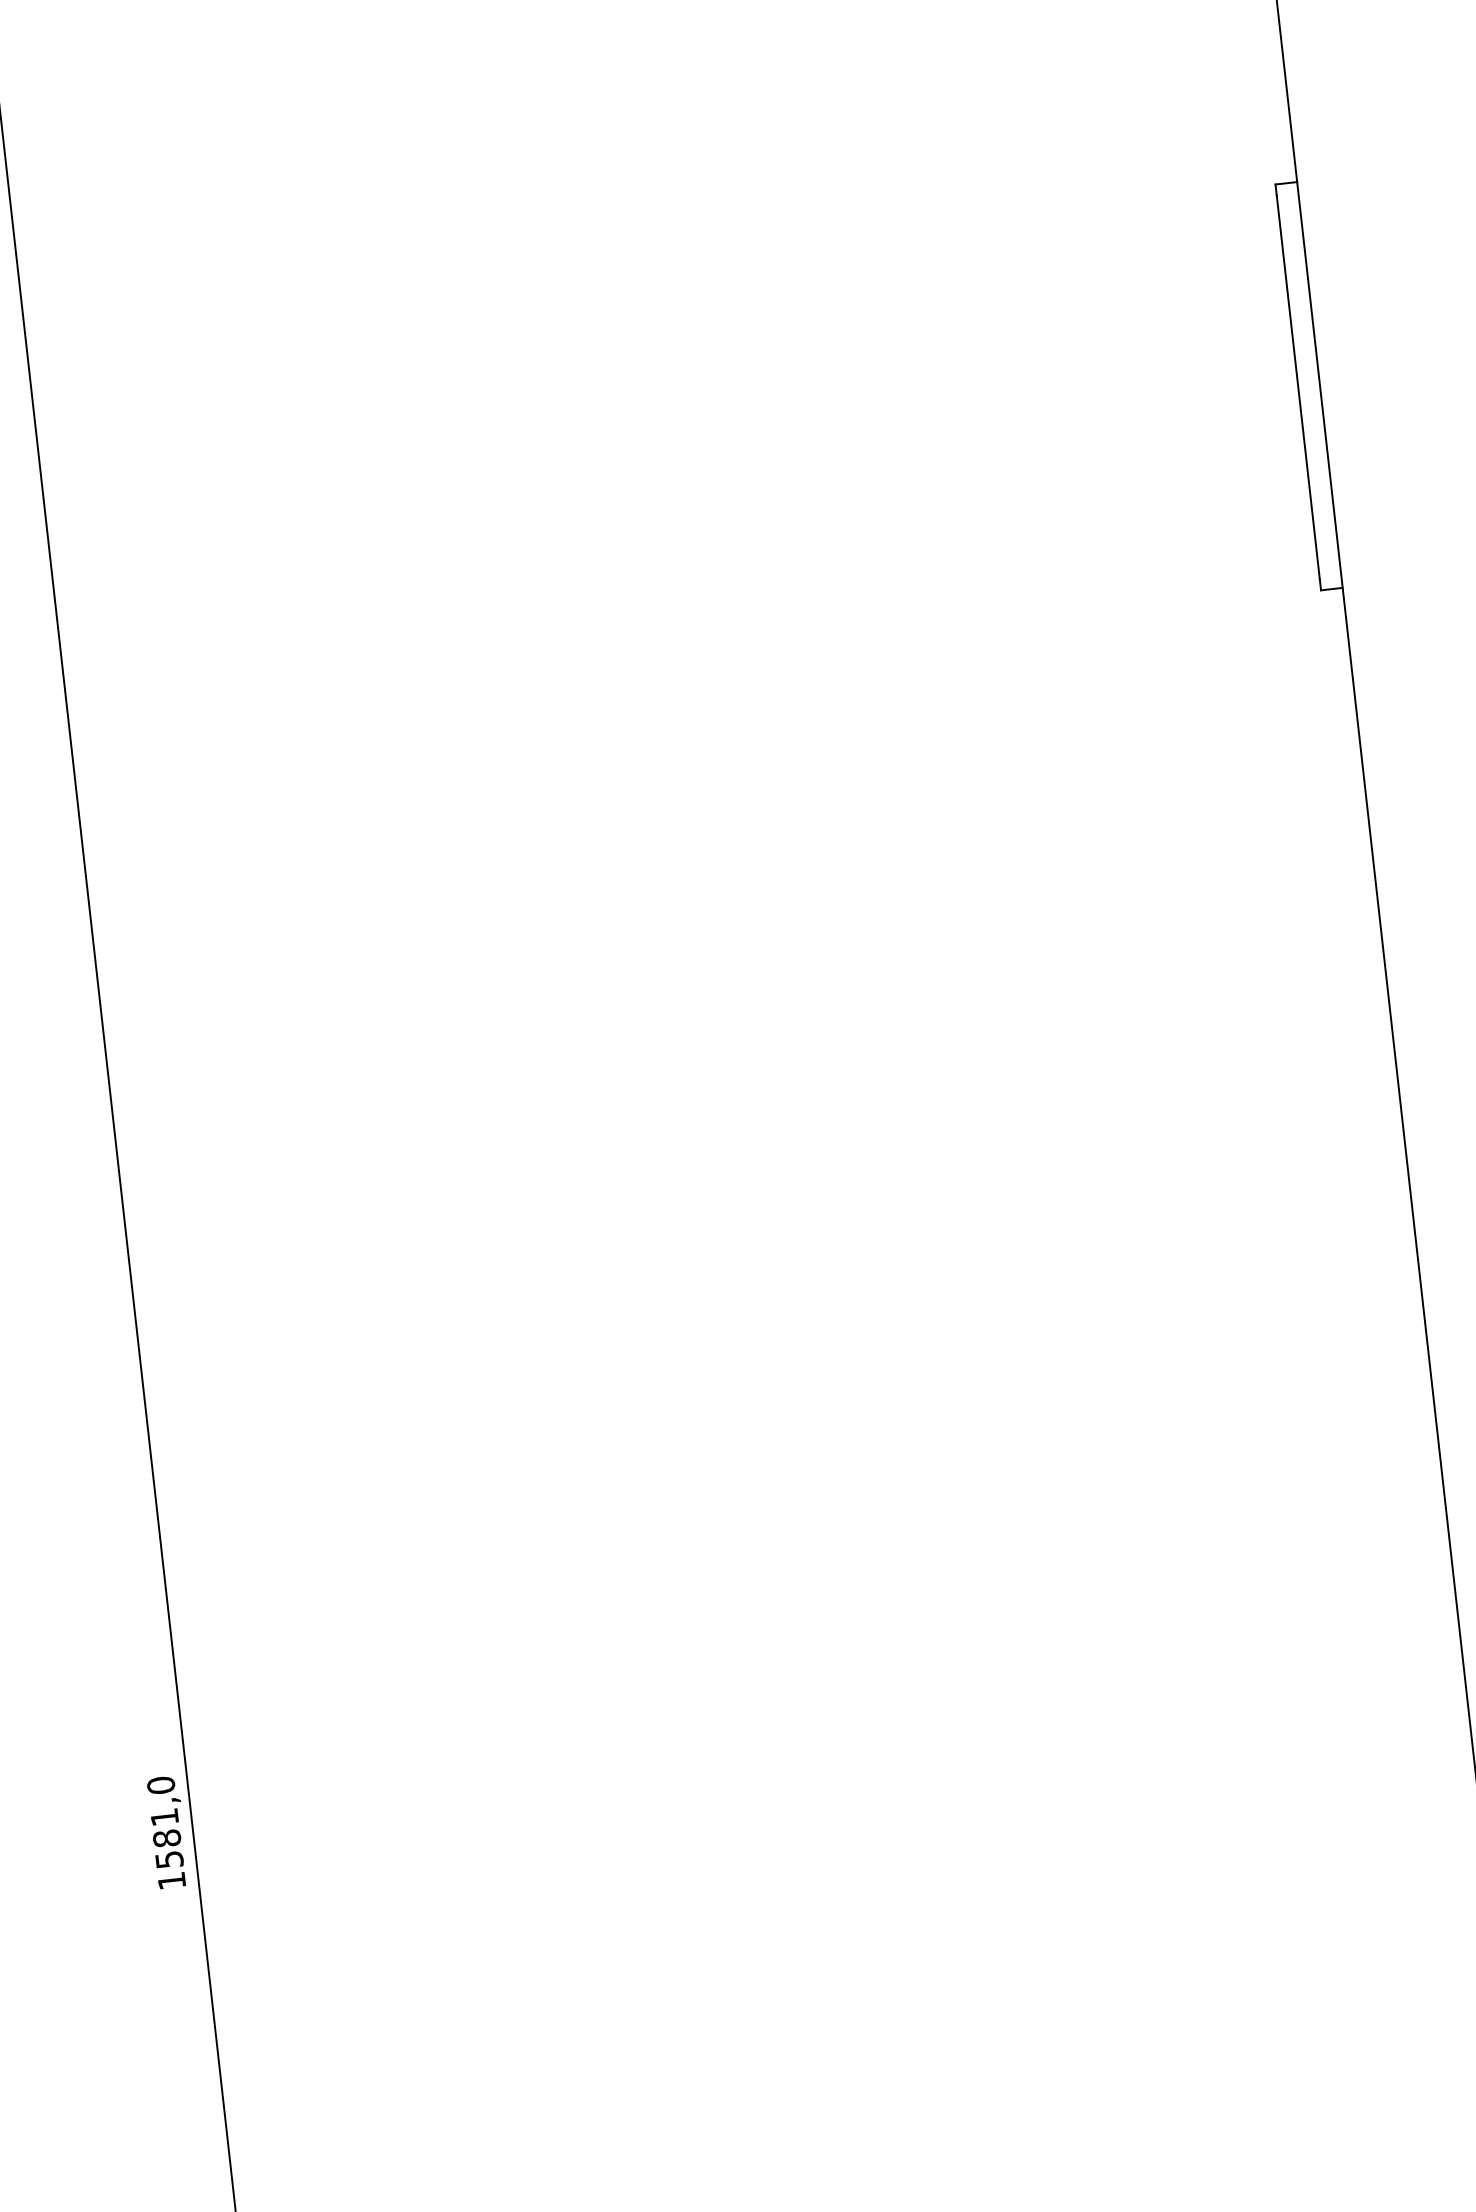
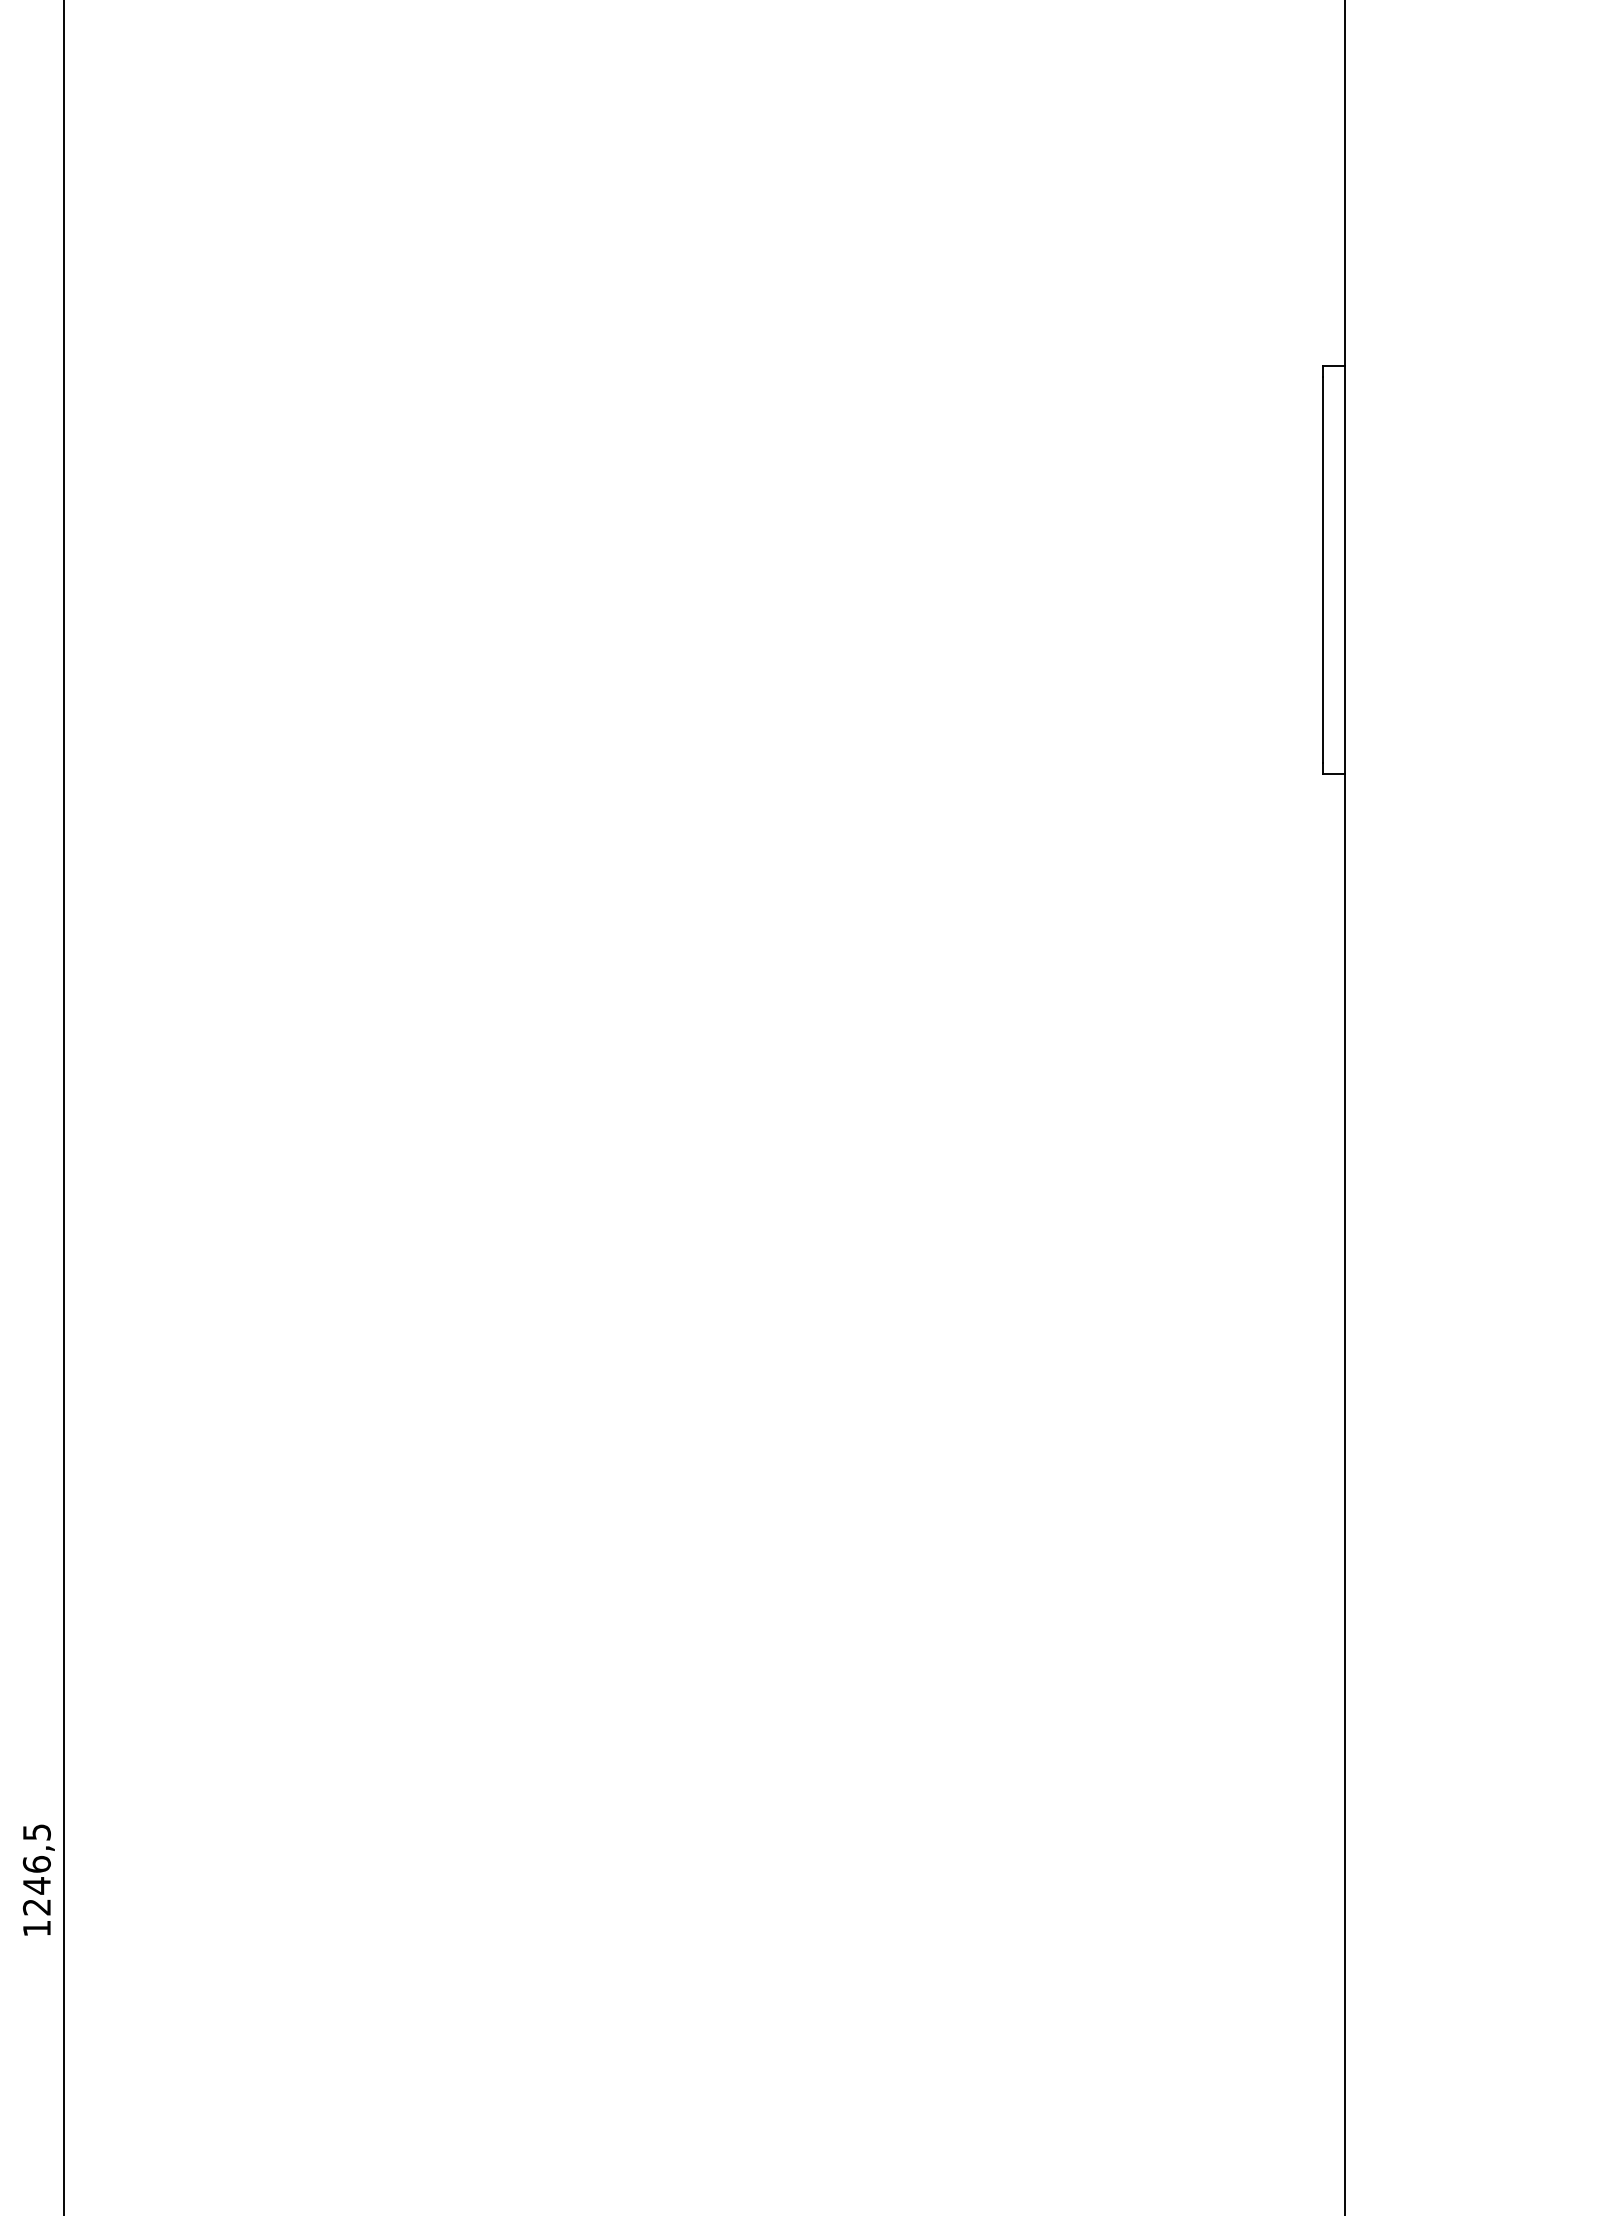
text: (164, 1822) -> (36, 1869), 1581,0 -> 1246,5

